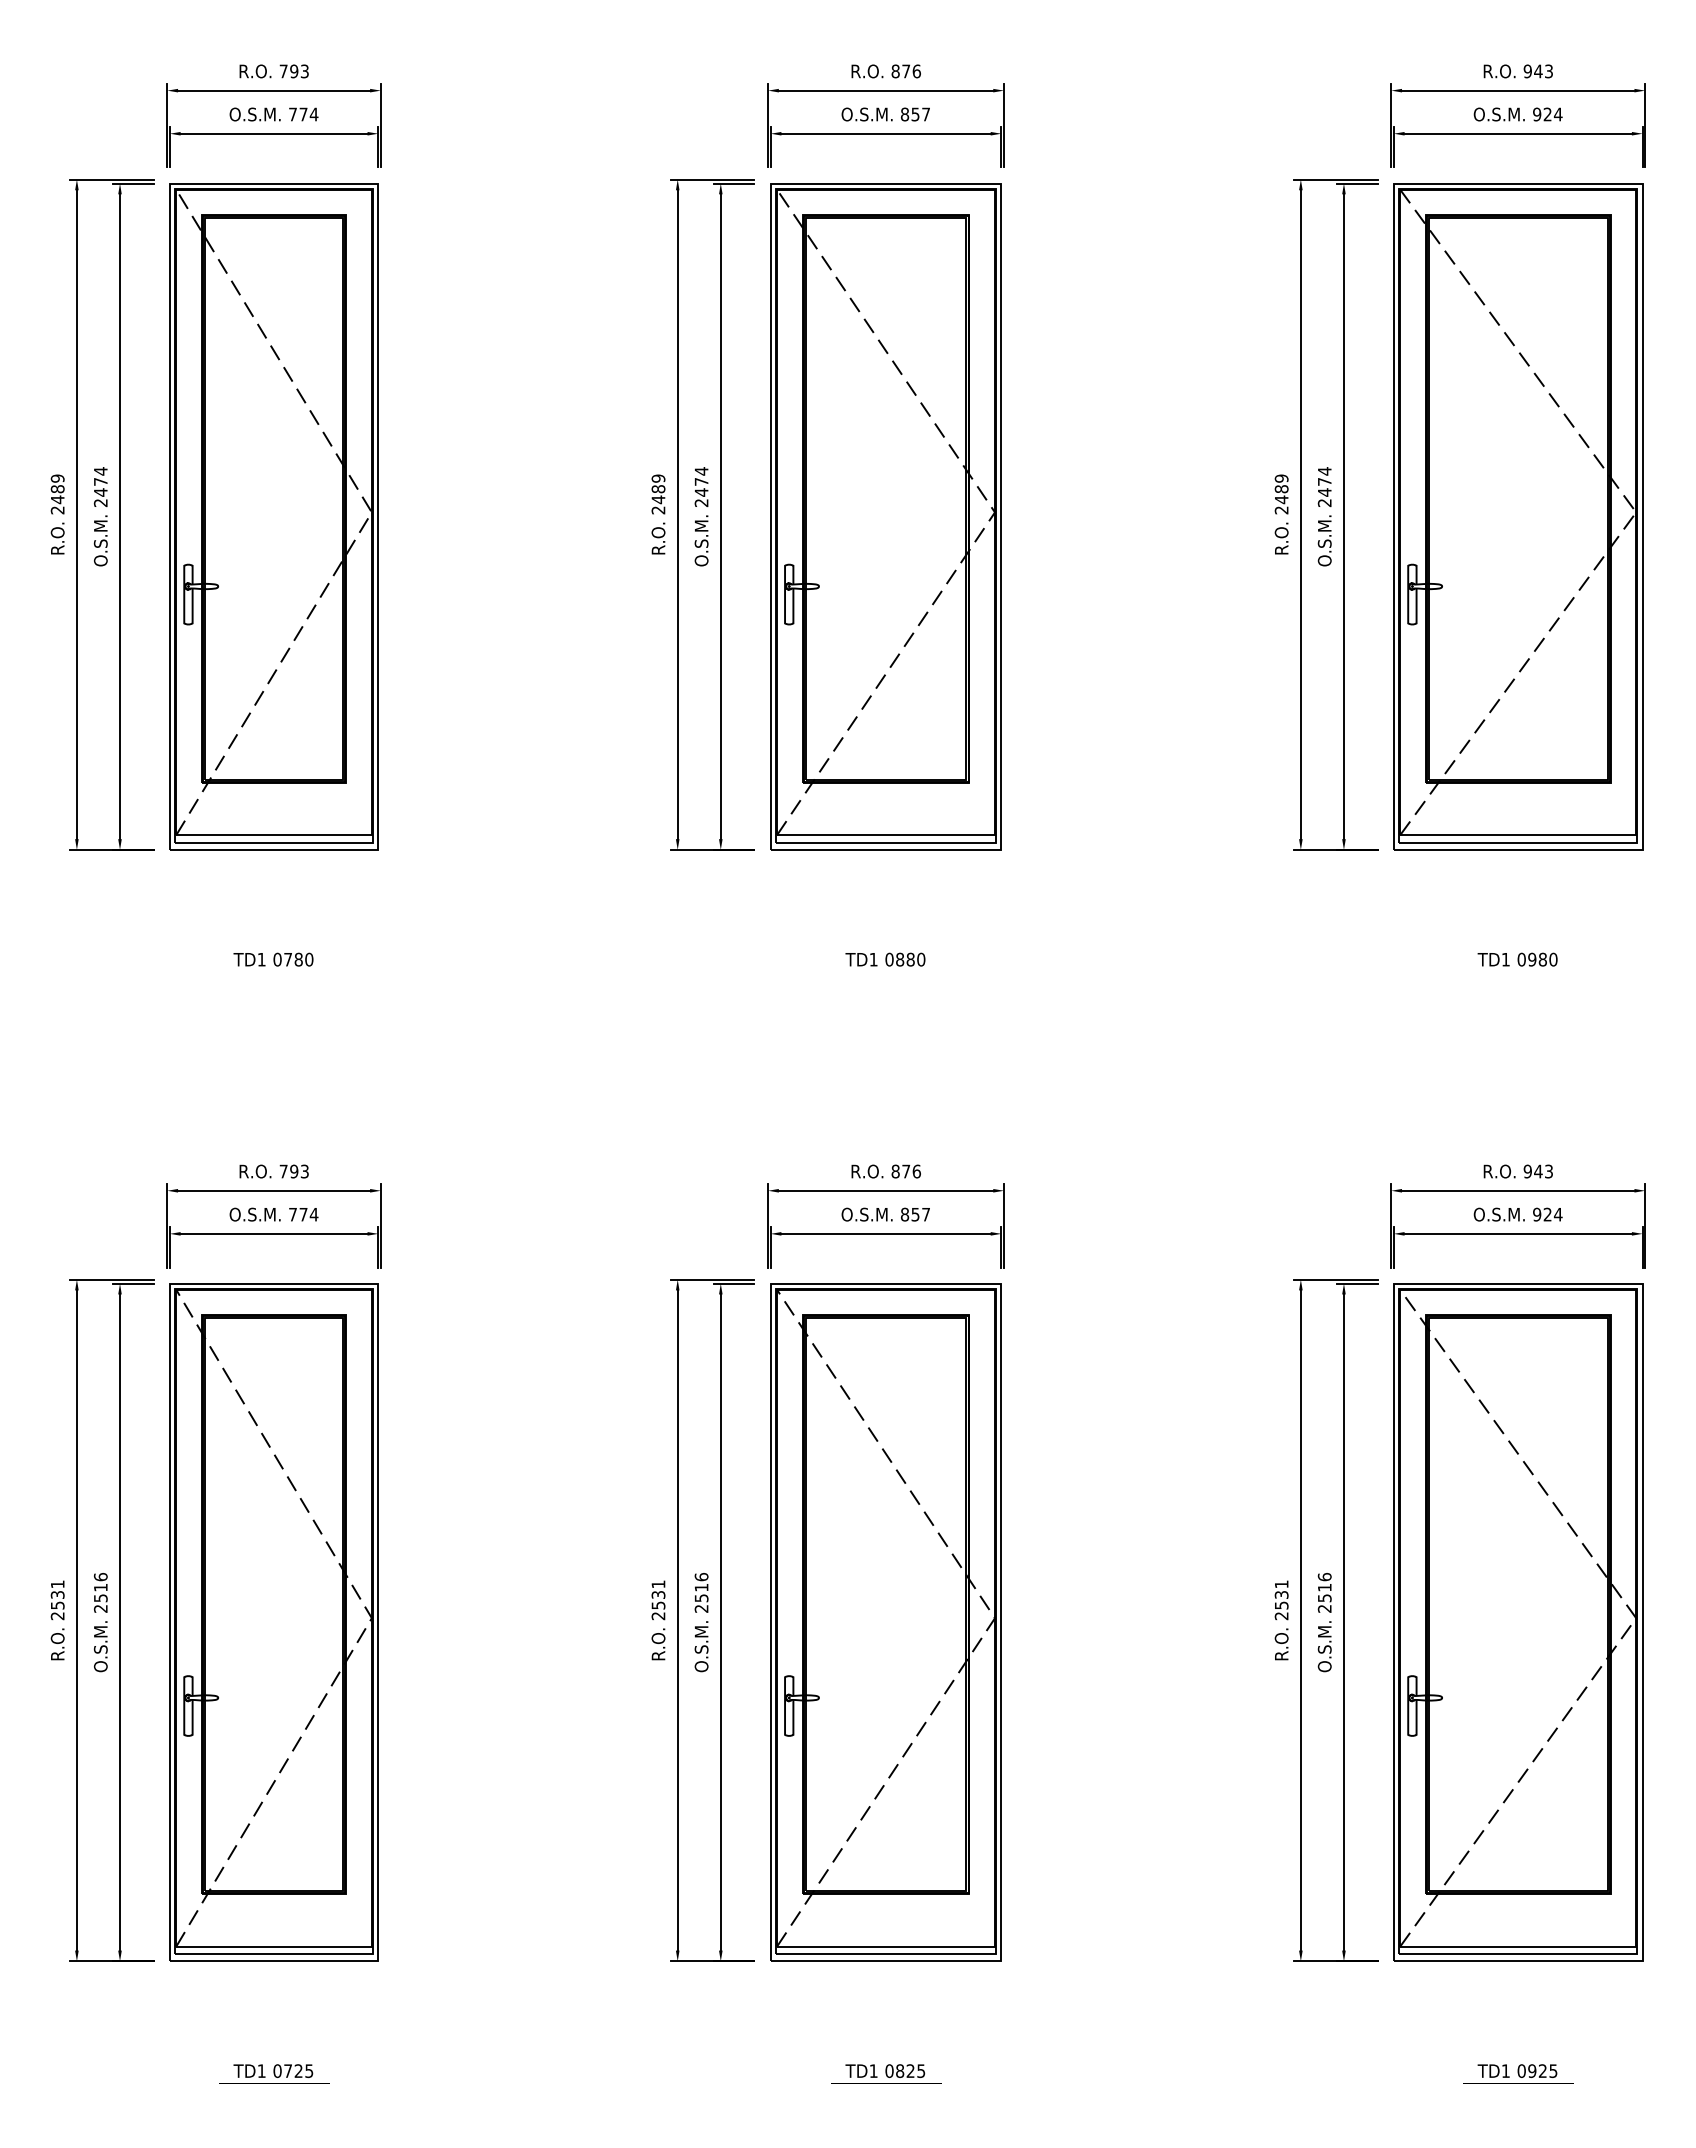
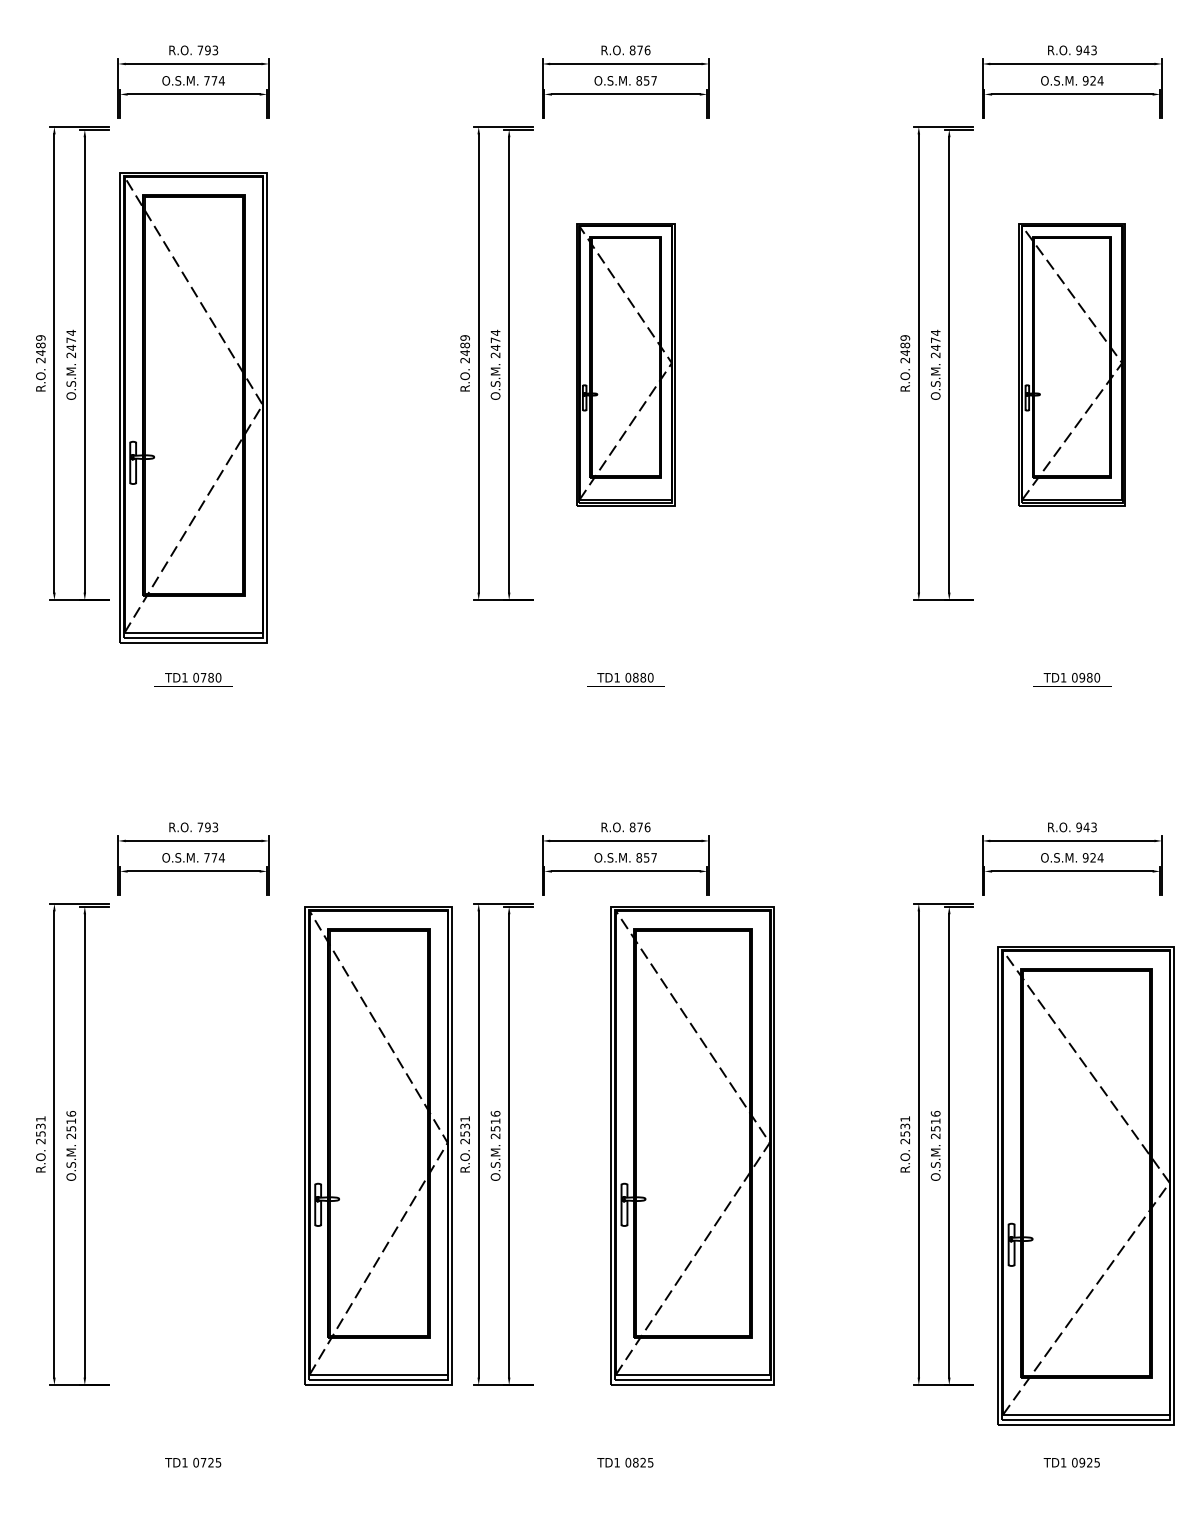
part: (273, 516) -> (193, 407), moved
part: (885, 516) -> (625, 364), size x0.6
part: (1517, 516) -> (1071, 364), size x0.6
part: (273, 1621) -> (378, 1145), moved
part: (885, 1621) -> (692, 1145), moved
part: (1517, 1621) -> (1085, 1185), moved

